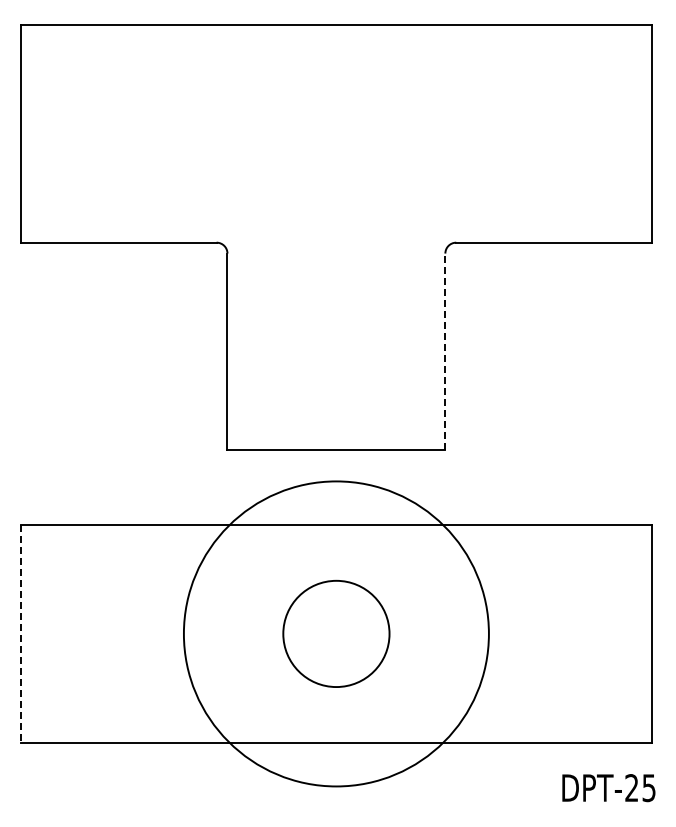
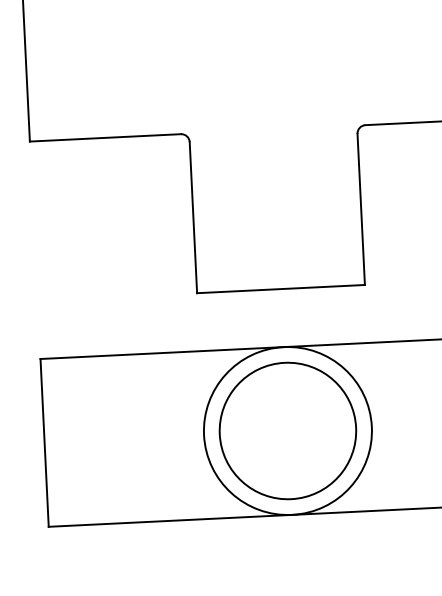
line: (445, 351) -> (361, 209), dashed -> solid
line: (20, 633) -> (44, 442), dashed -> solid
circle: (335, 633) -> (287, 430), size x1.67
circle: (336, 633) -> (287, 430), size x0.71

